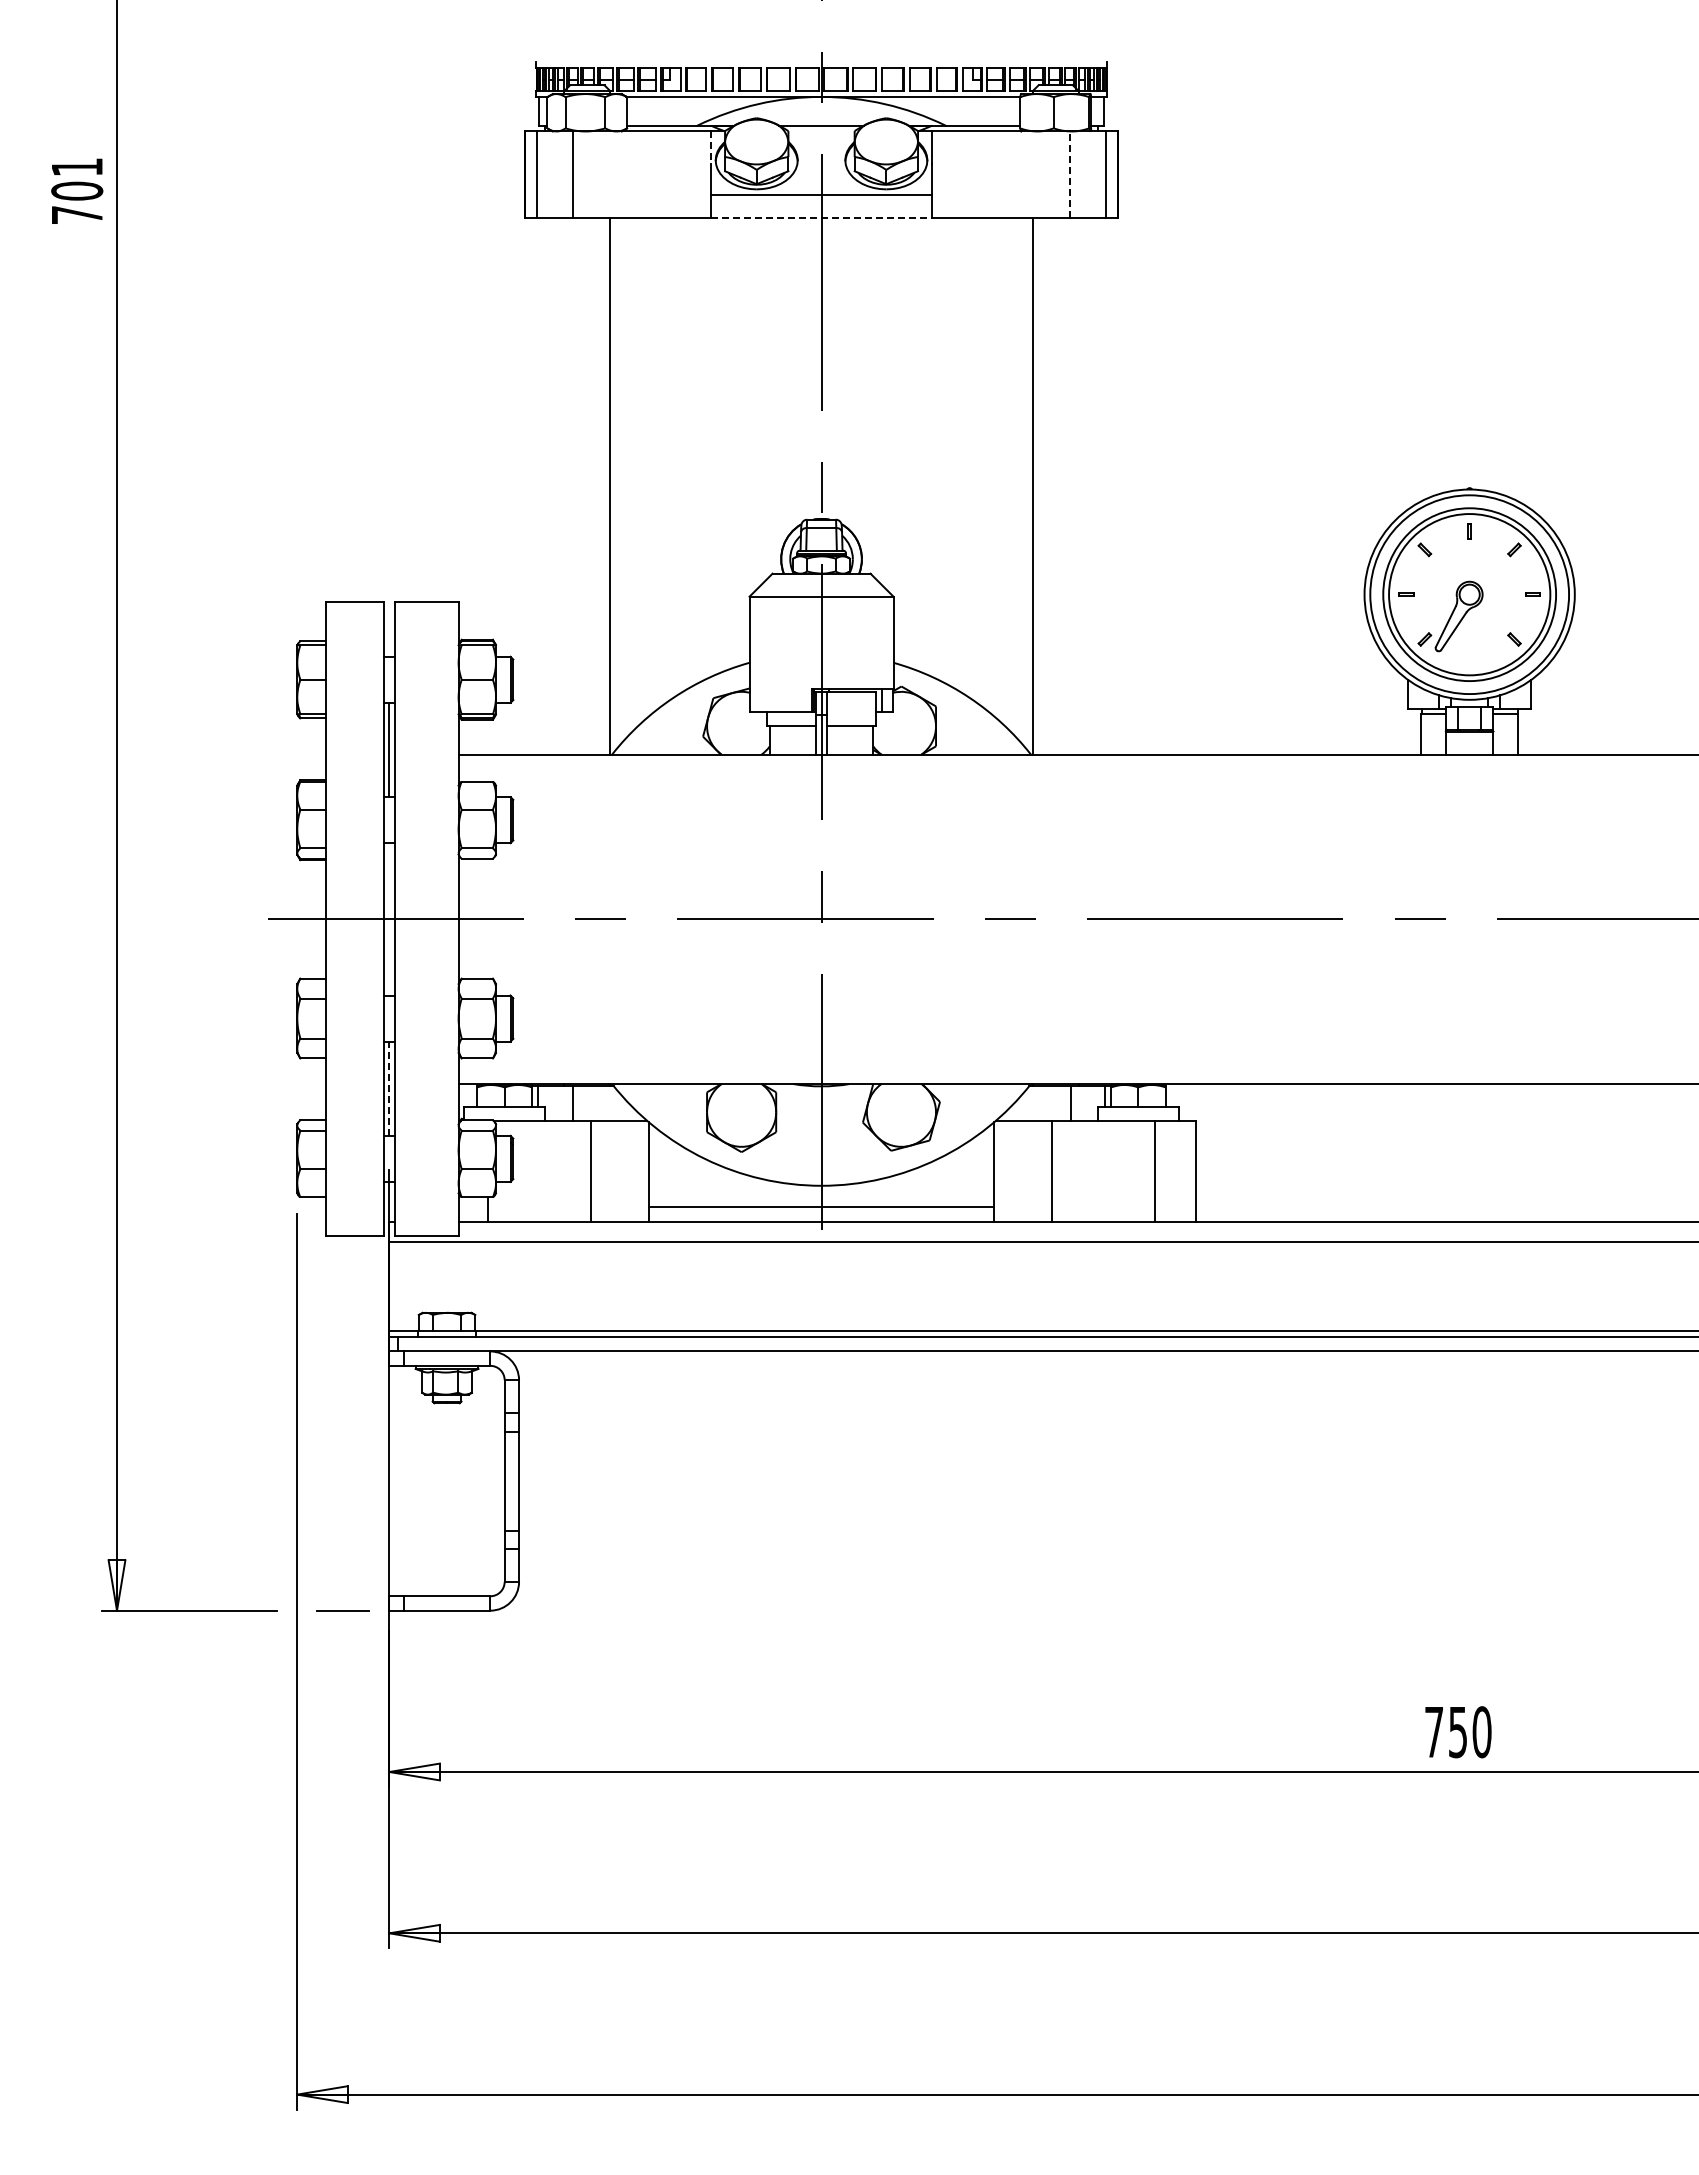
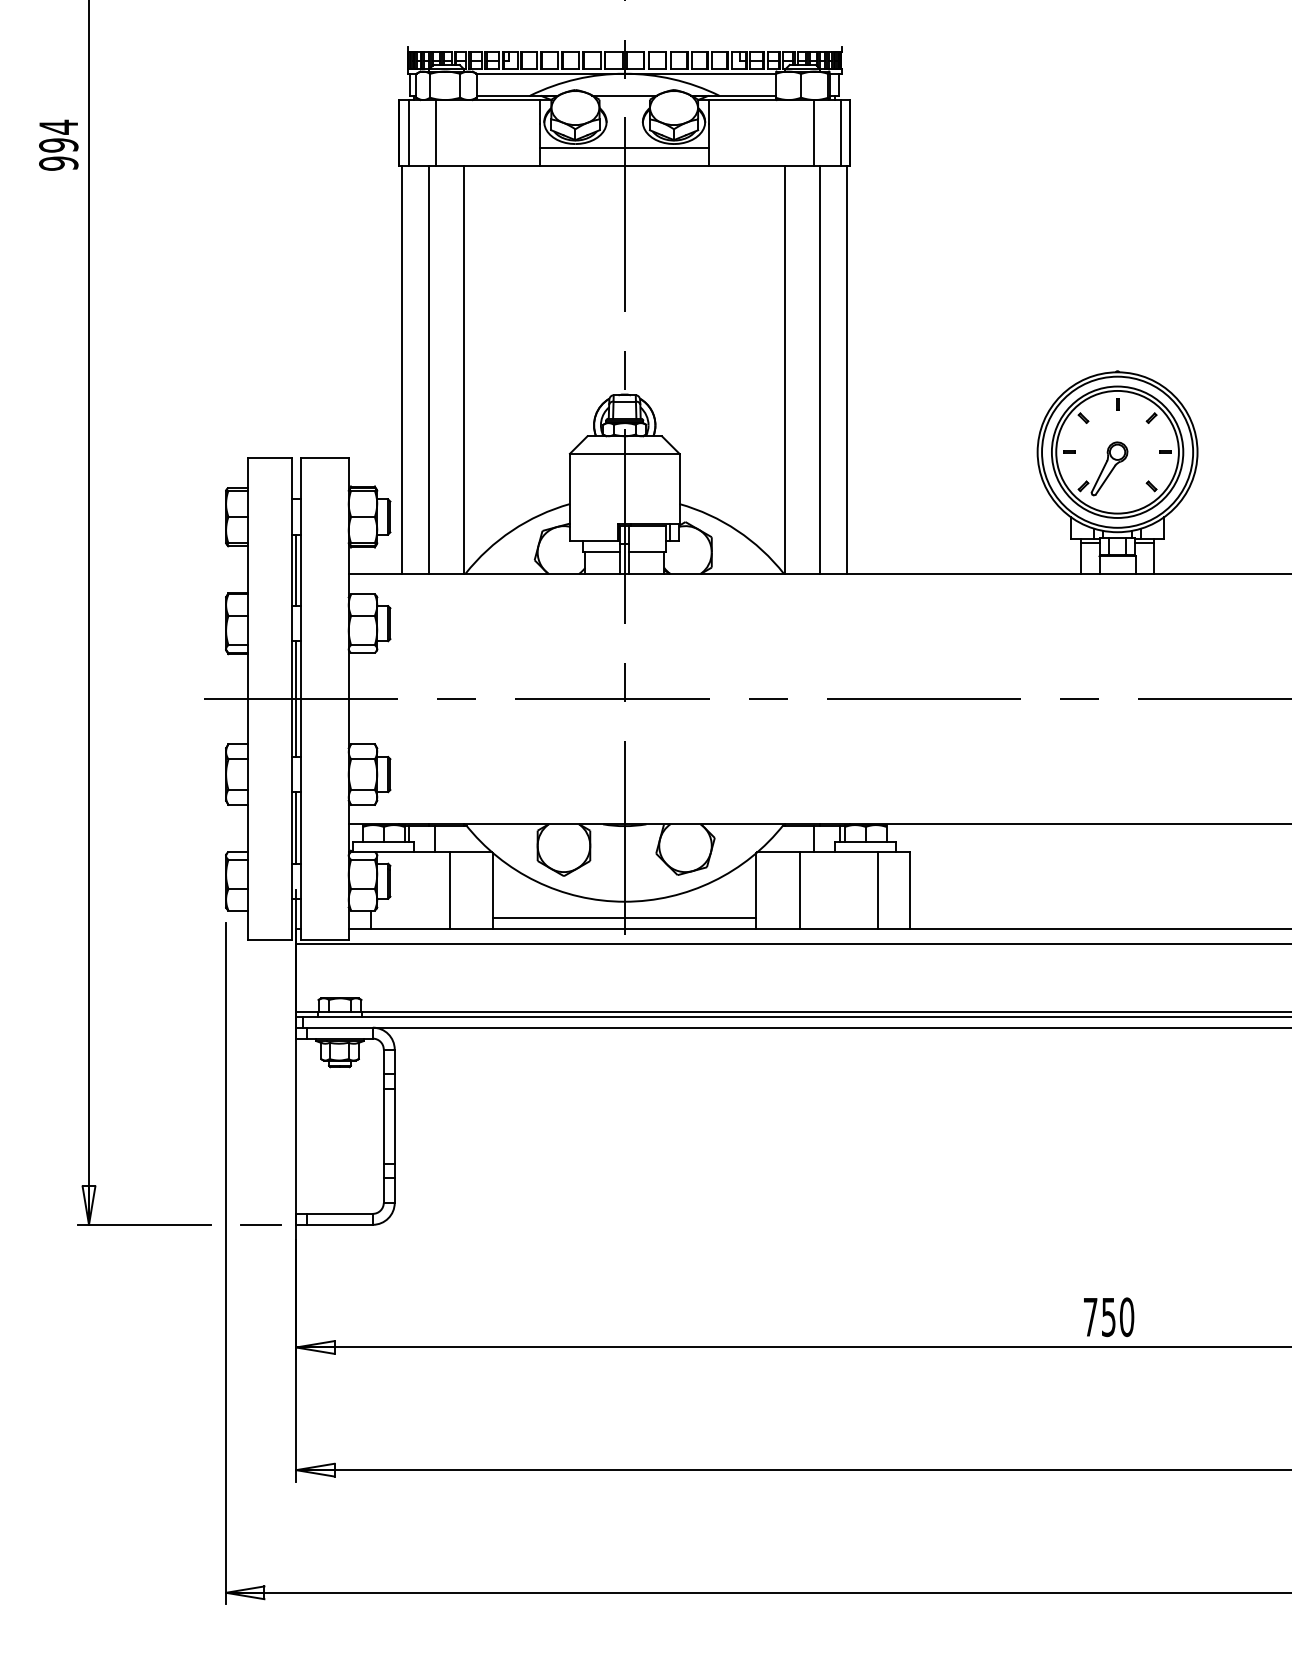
line: (710, 148) -> (540, 112), dashed -> solid
line: (1069, 174) -> (813, 132), dashed -> solid
text: (77, 190) -> (58, 144), 701 -> 994
line: (821, 217) -> (624, 165), dashed -> solid
line: (529, 485) -> (402, 369), added
line: (564, 485) -> (429, 369), added
line: (1078, 485) -> (820, 369), added
line: (1113, 485) -> (846, 369), added
line: (389, 919) -> (296, 699), added
line: (389, 1088) -> (296, 827), dashed -> solid

